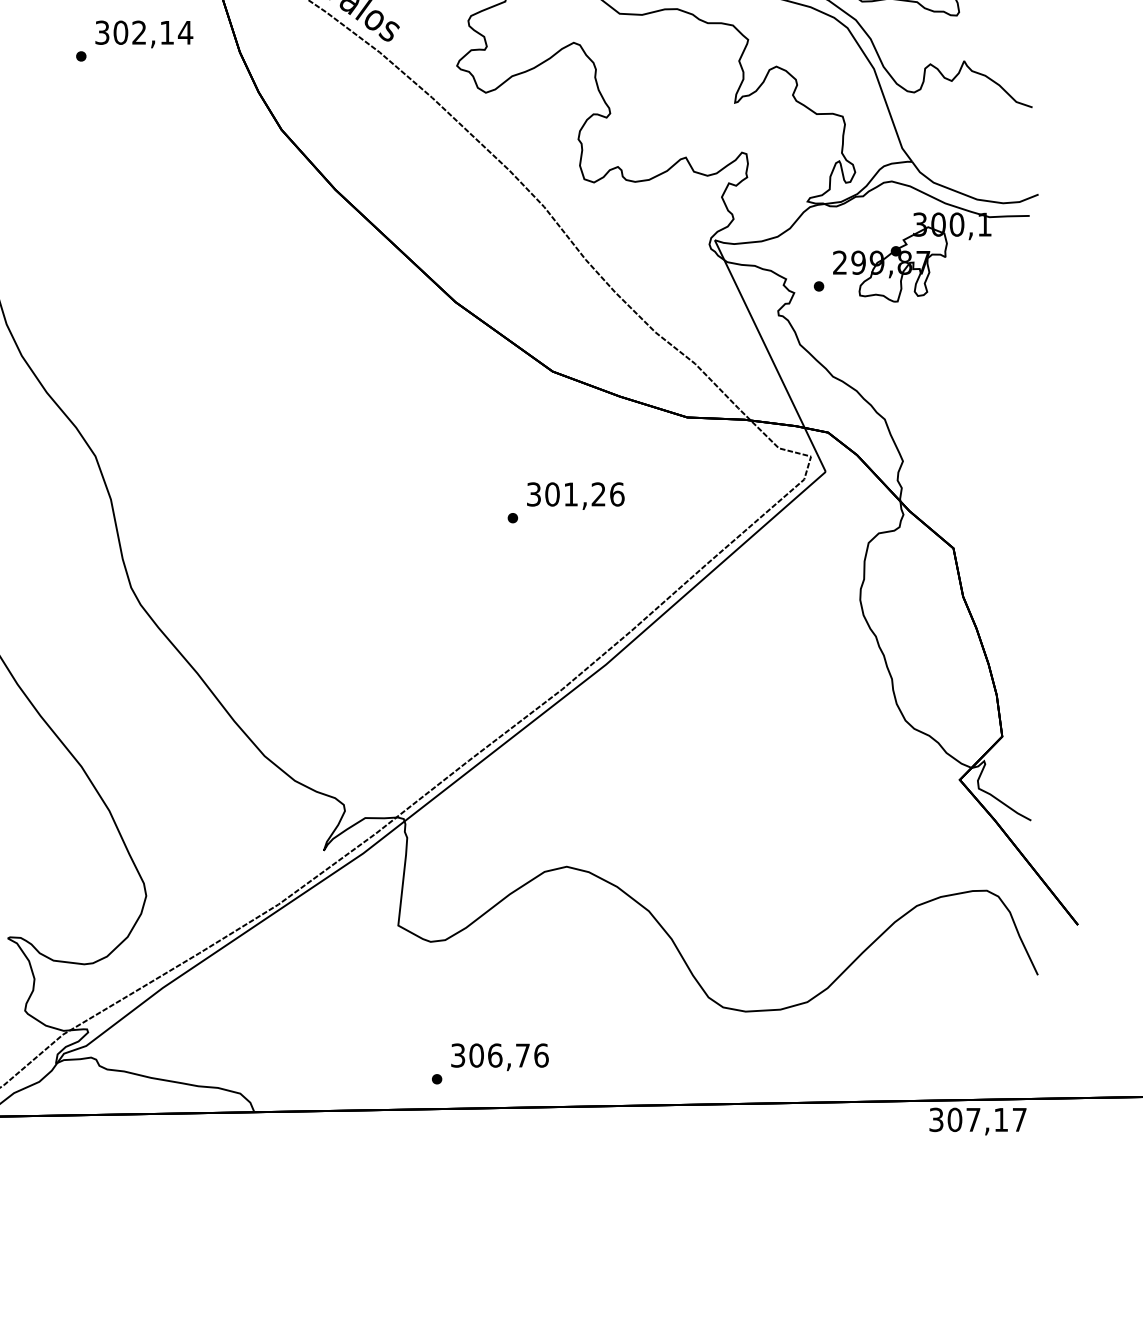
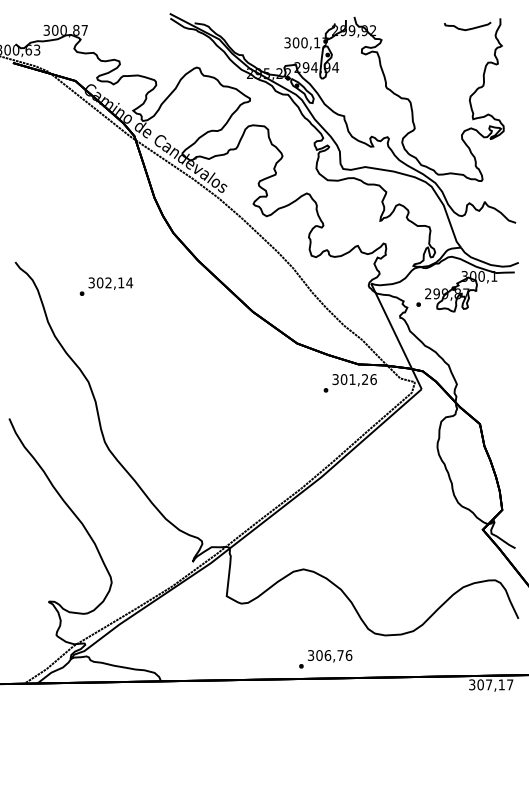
text: (134, 40) -> (106, 286), moved
text: (564, 503) -> (349, 383), moved
text: (489, 1064) -> (325, 659), moved

